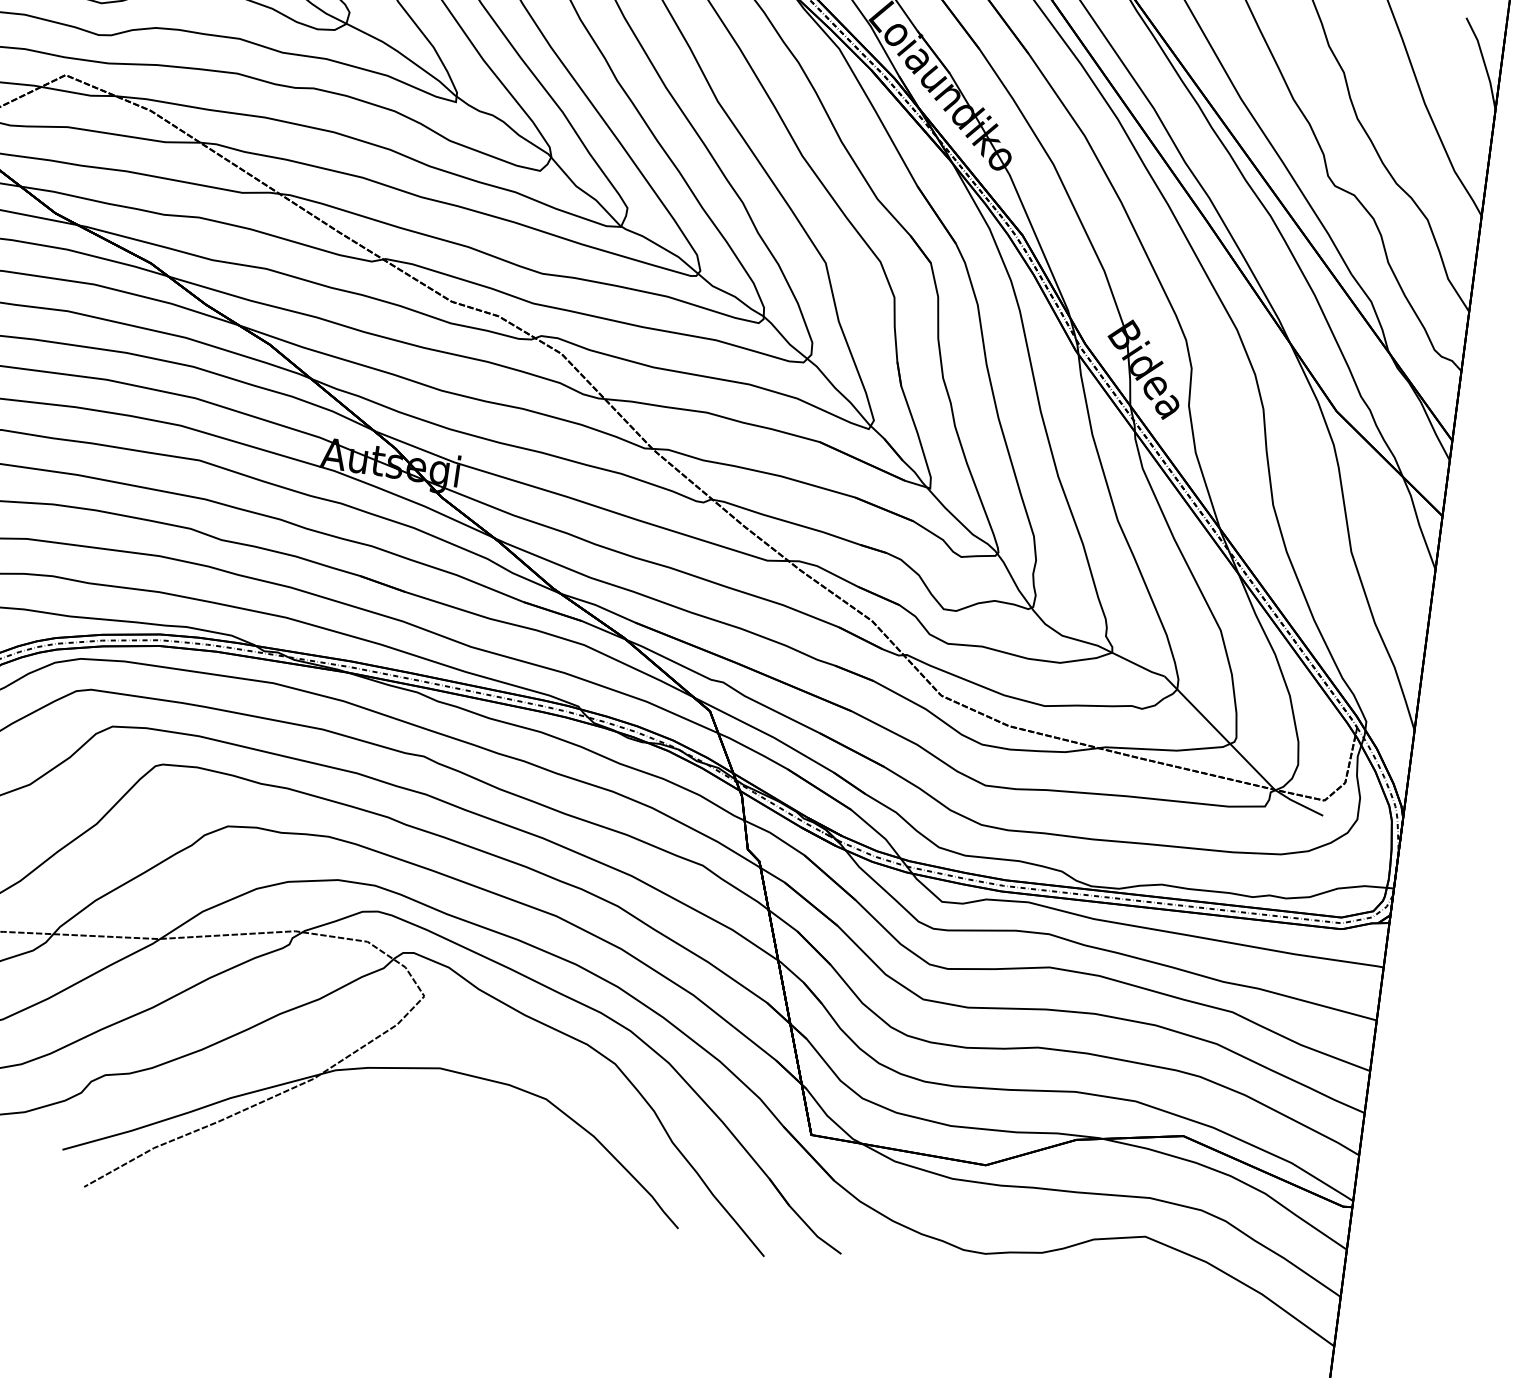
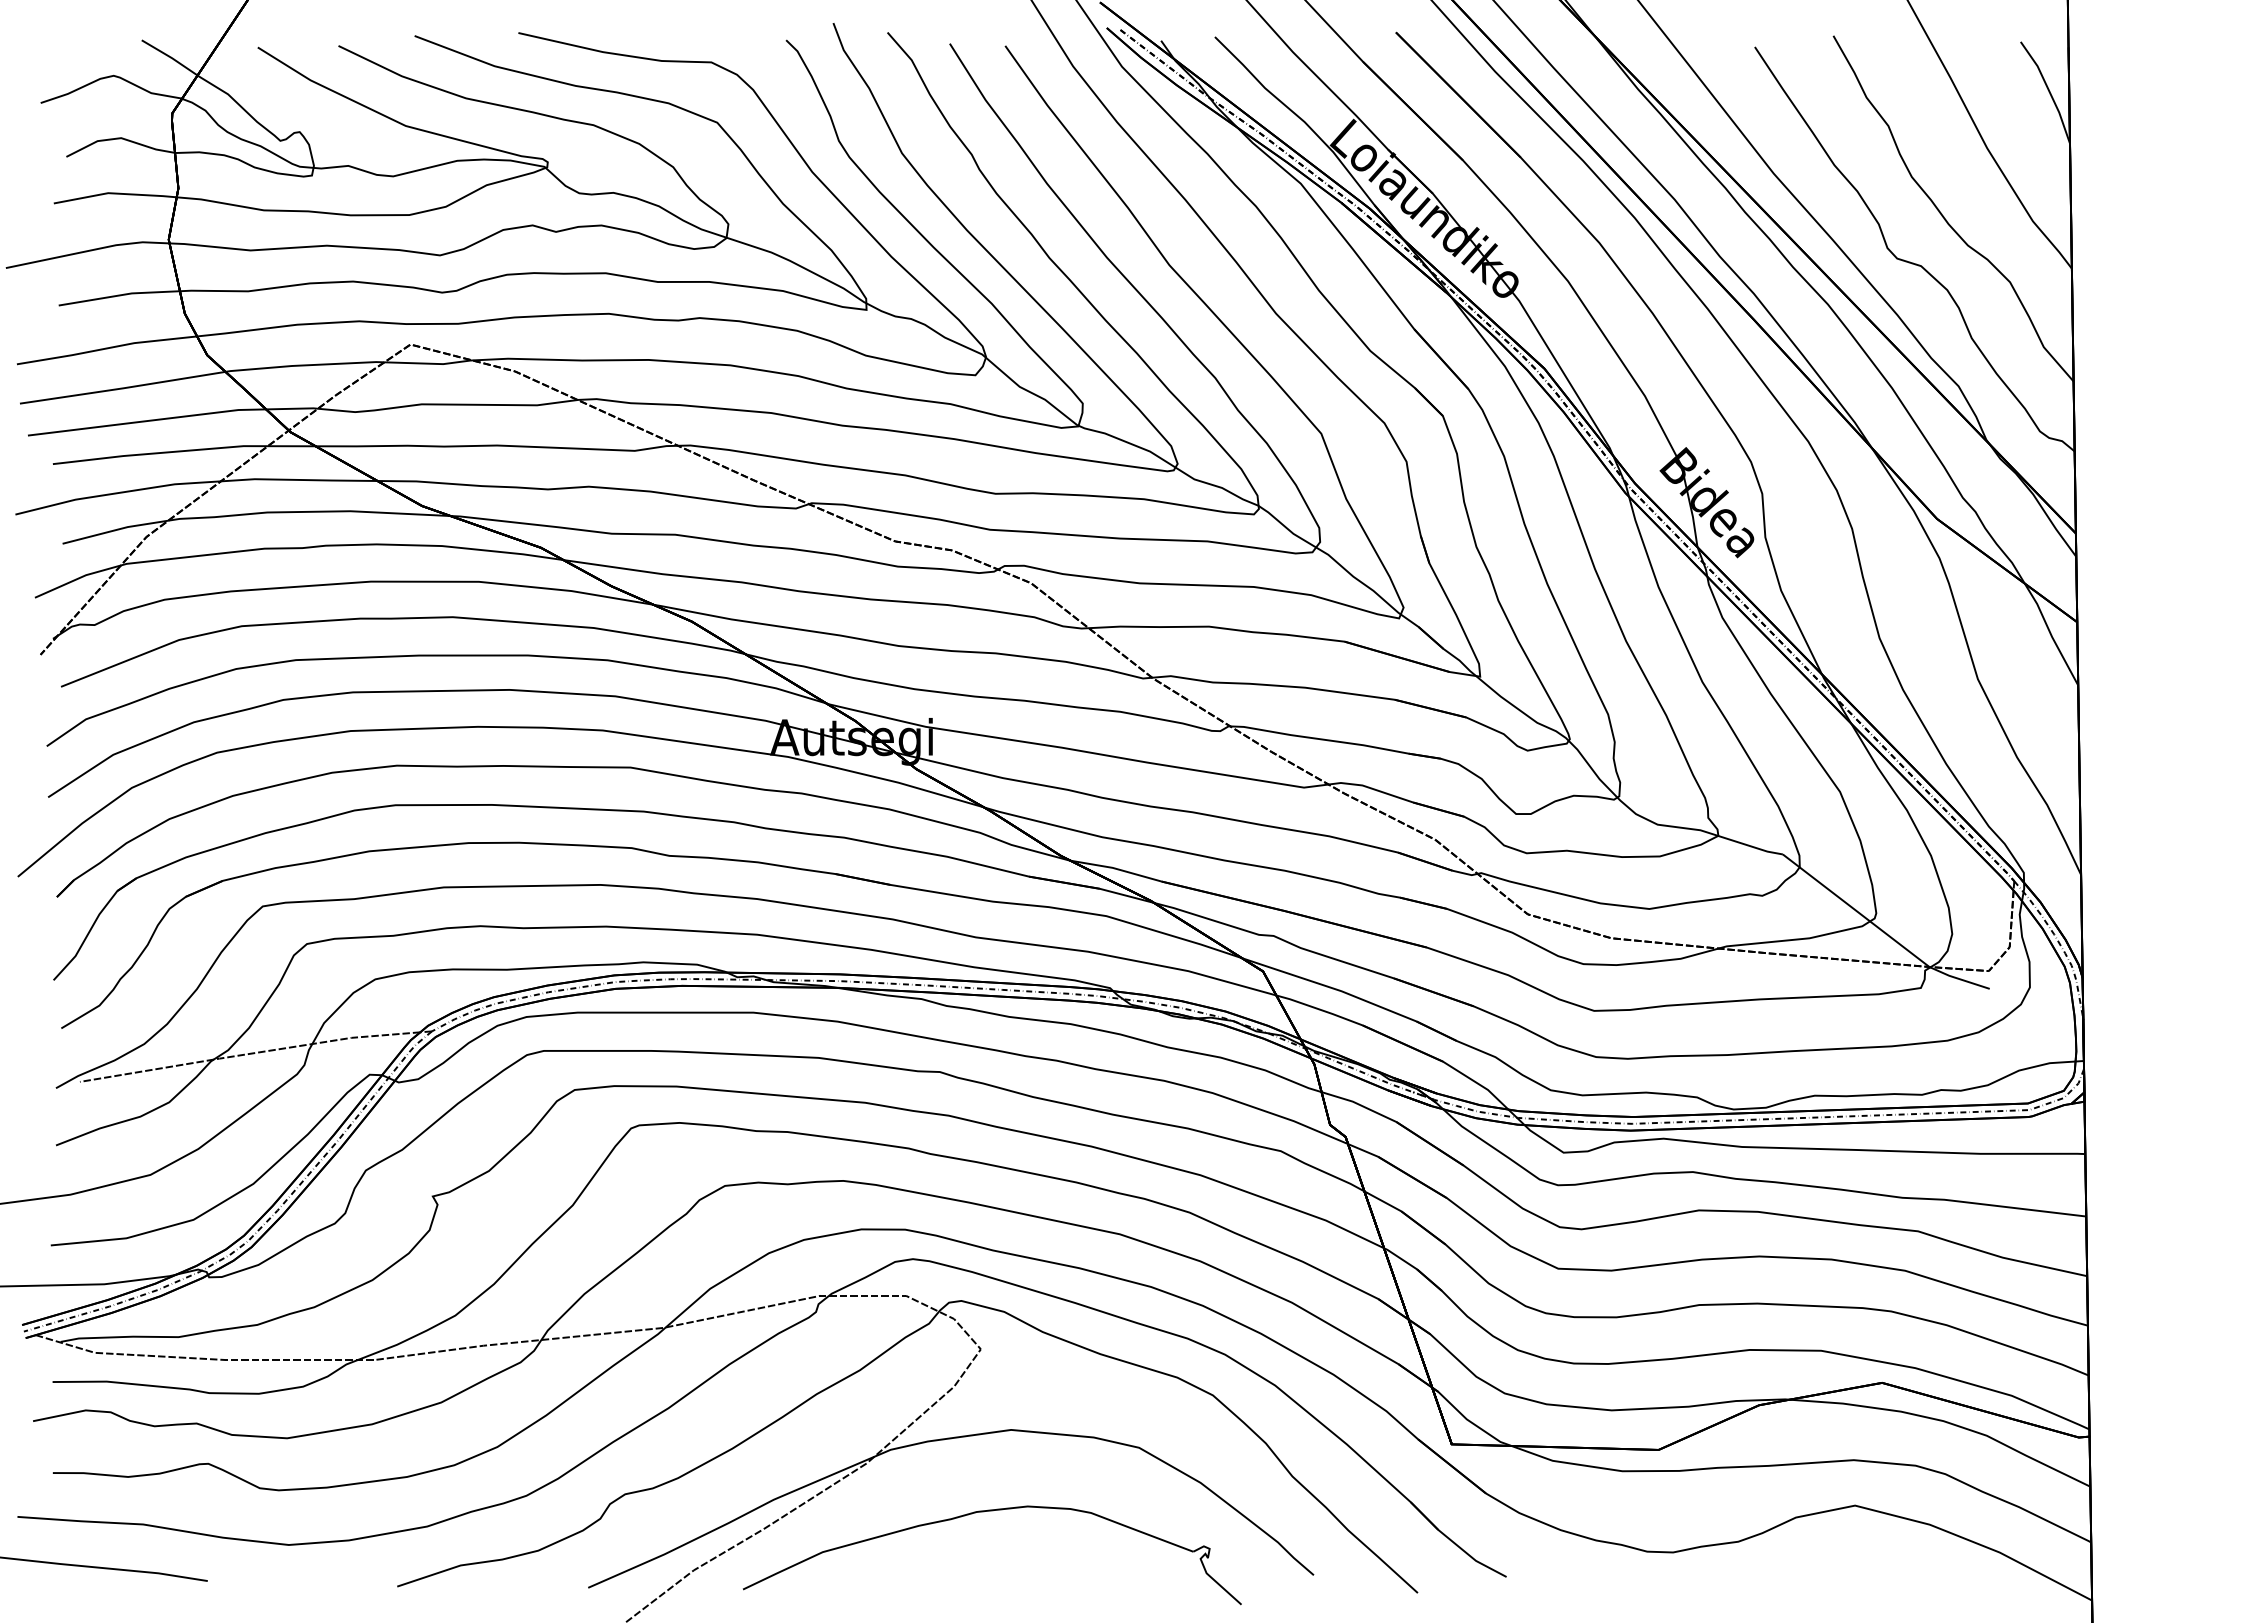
part: (407, 1134) -> (984, 1512), added

